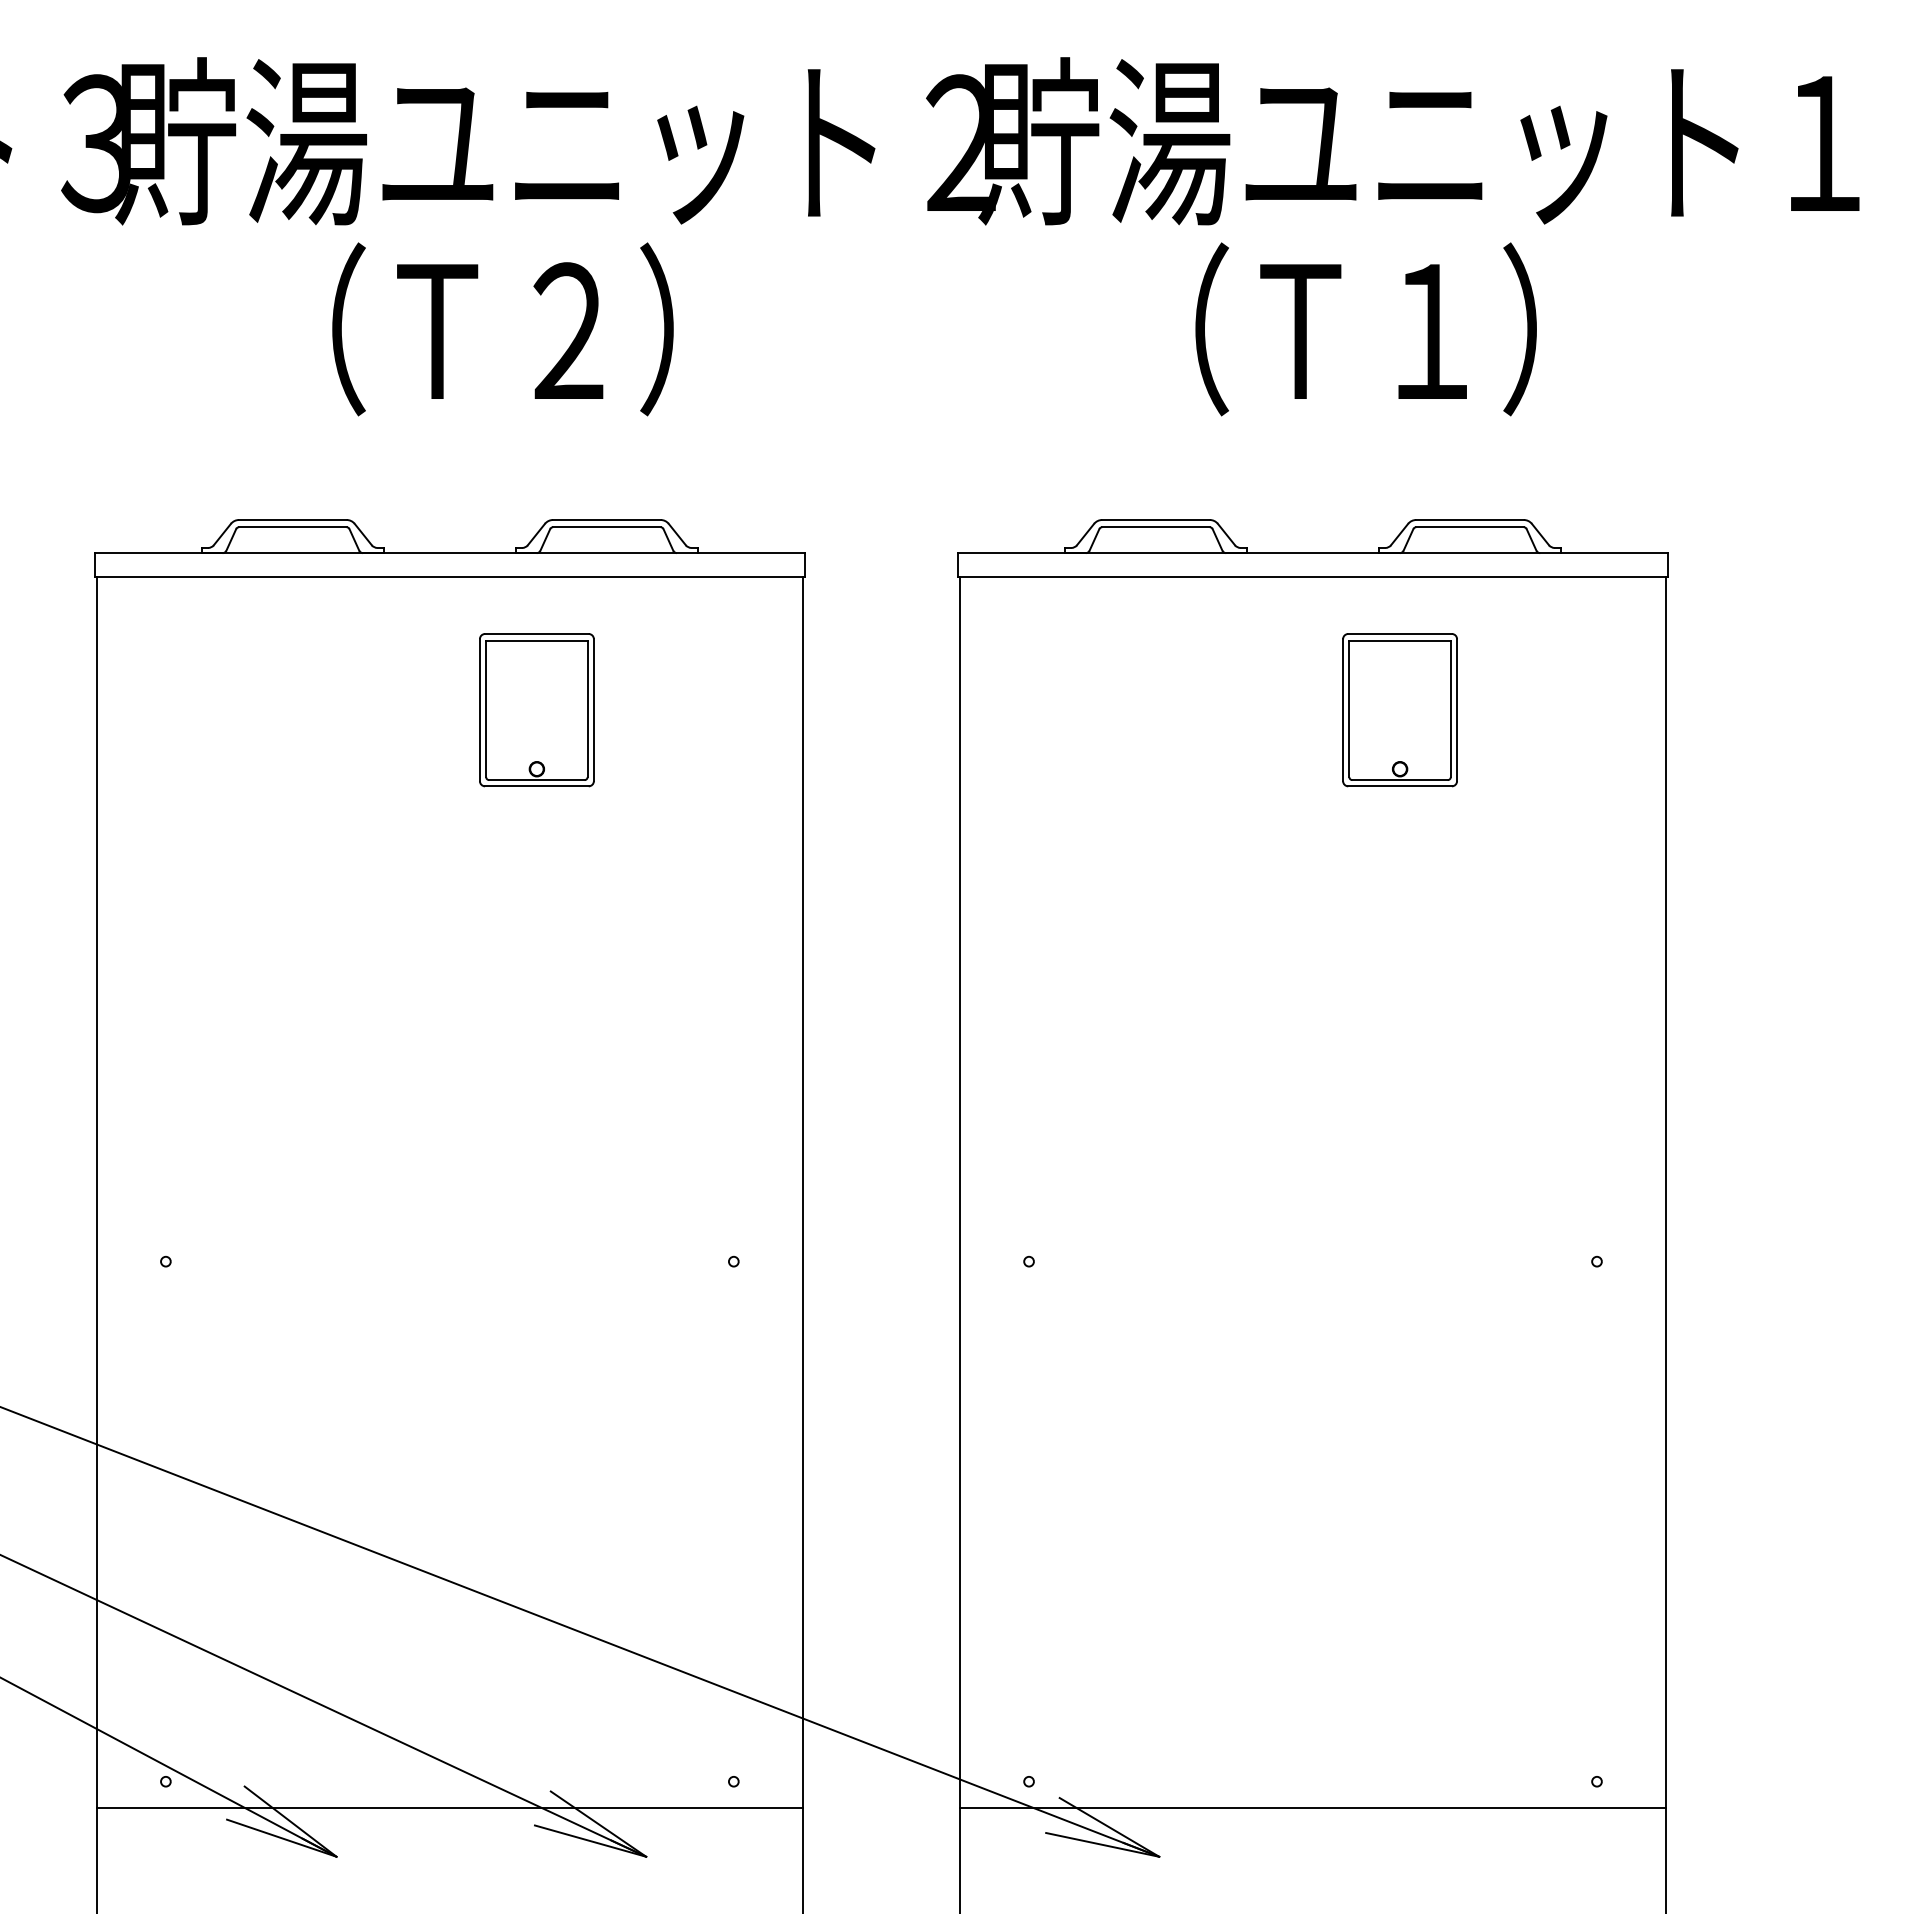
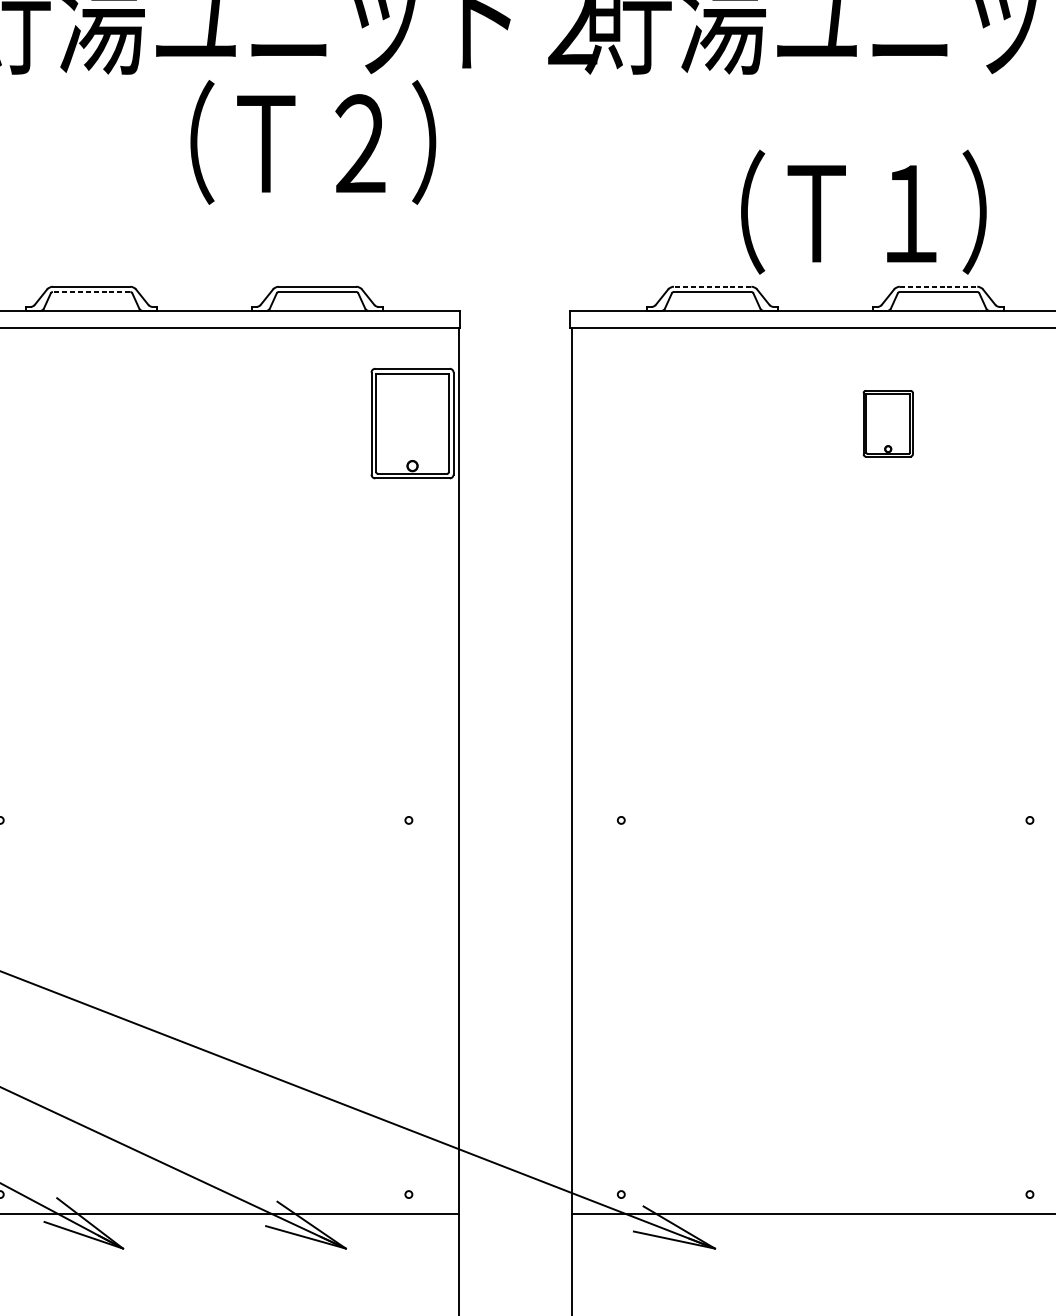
text: (502, 329) -> (312, 142), moved
text: (1365, 329) -> (863, 212), moved
line: (1156, 519) -> (713, 286), solid -> dashed
line: (1470, 519) -> (938, 286), solid -> dashed
line: (292, 527) -> (91, 292), solid -> dashed
part: (536, 710) -> (412, 423), moved
part: (1399, 710) -> (887, 423), size x0.6

